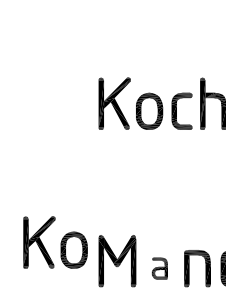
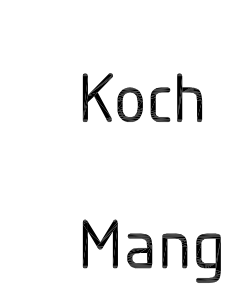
part: (55, 242) -> (42, 226), removed
part: (159, 268) -> (139, 250), size x1.67

